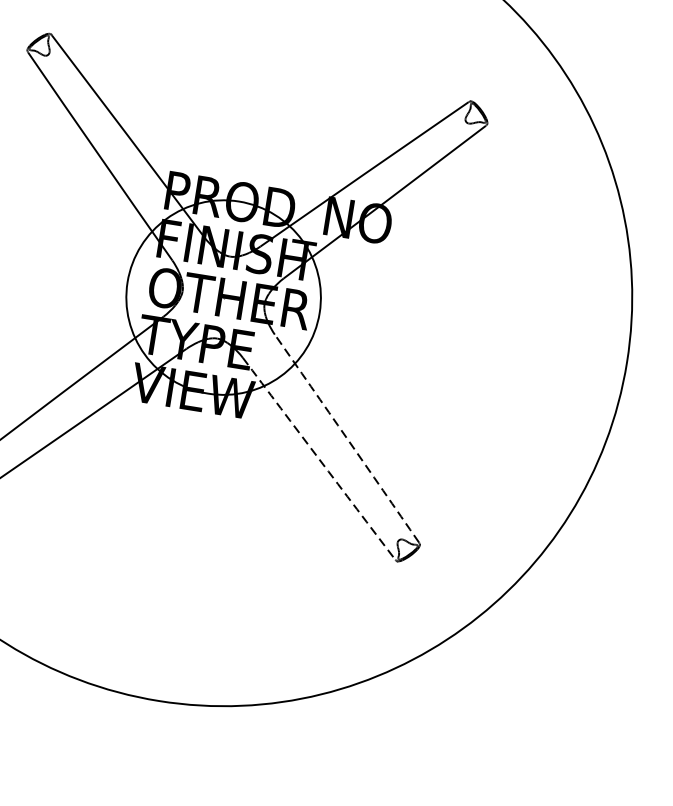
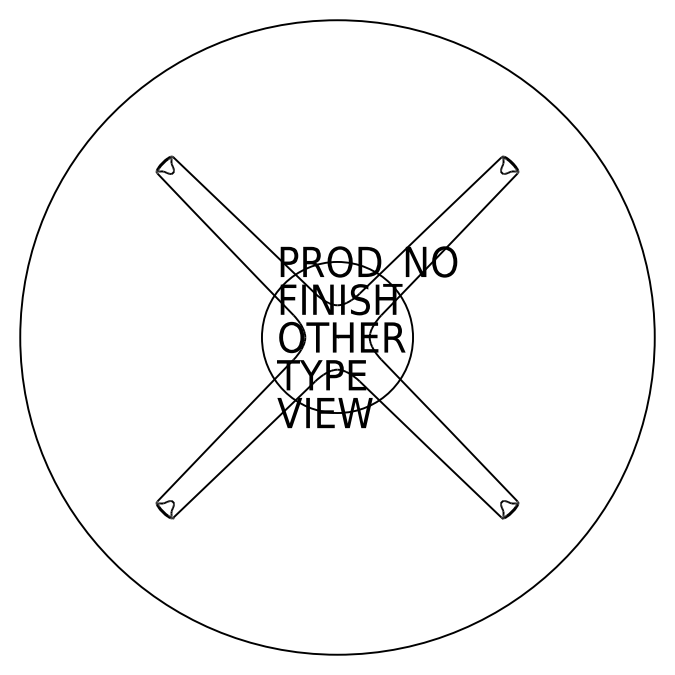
arc: (347, 438) -> (449, 430), dashed -> solid
arc: (319, 458) -> (430, 449), dashed -> solid

